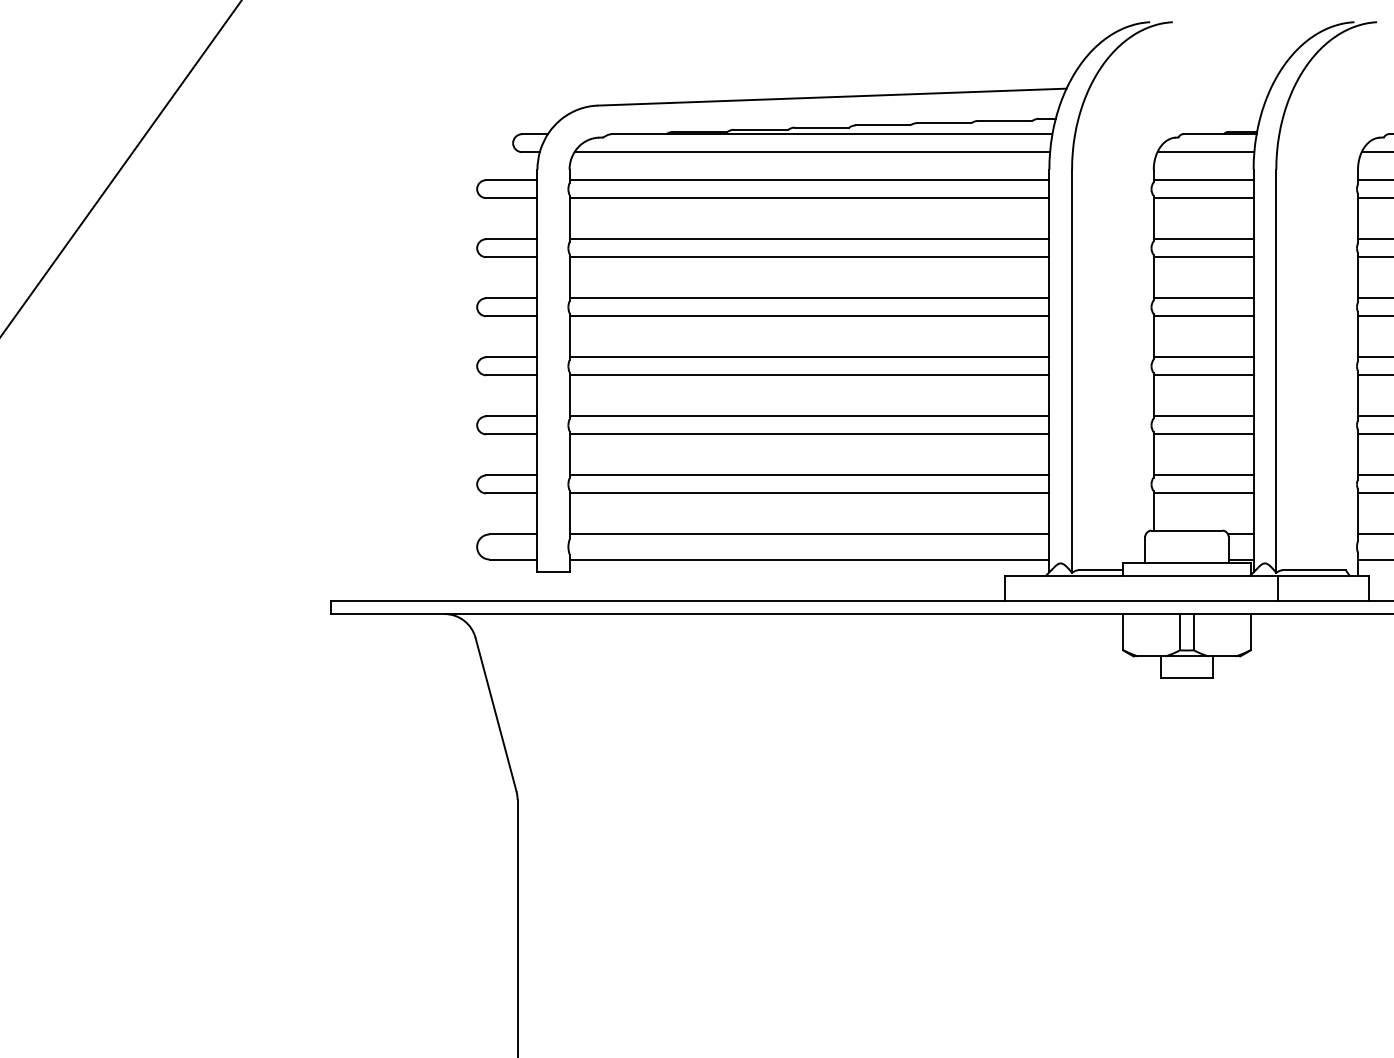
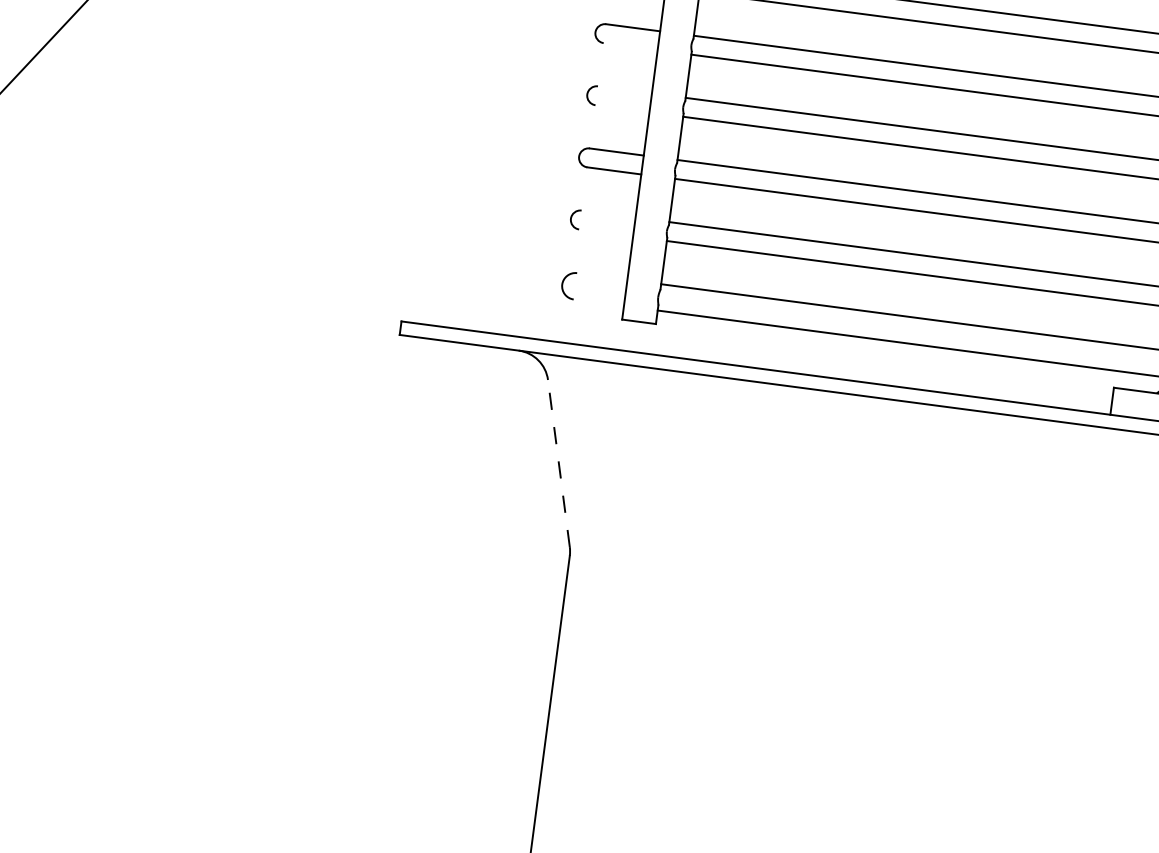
line: (511, 316) -> (630, 46), removed
line: (511, 357) -> (624, 90), removed
line: (511, 375) -> (622, 108), removed
line: (511, 475) -> (608, 214), removed
line: (511, 493) -> (605, 233), removed
line: (513, 534) -> (602, 276), removed
line: (513, 559) -> (598, 302), removed
line: (495, 714) -> (558, 463), solid -> dashed

